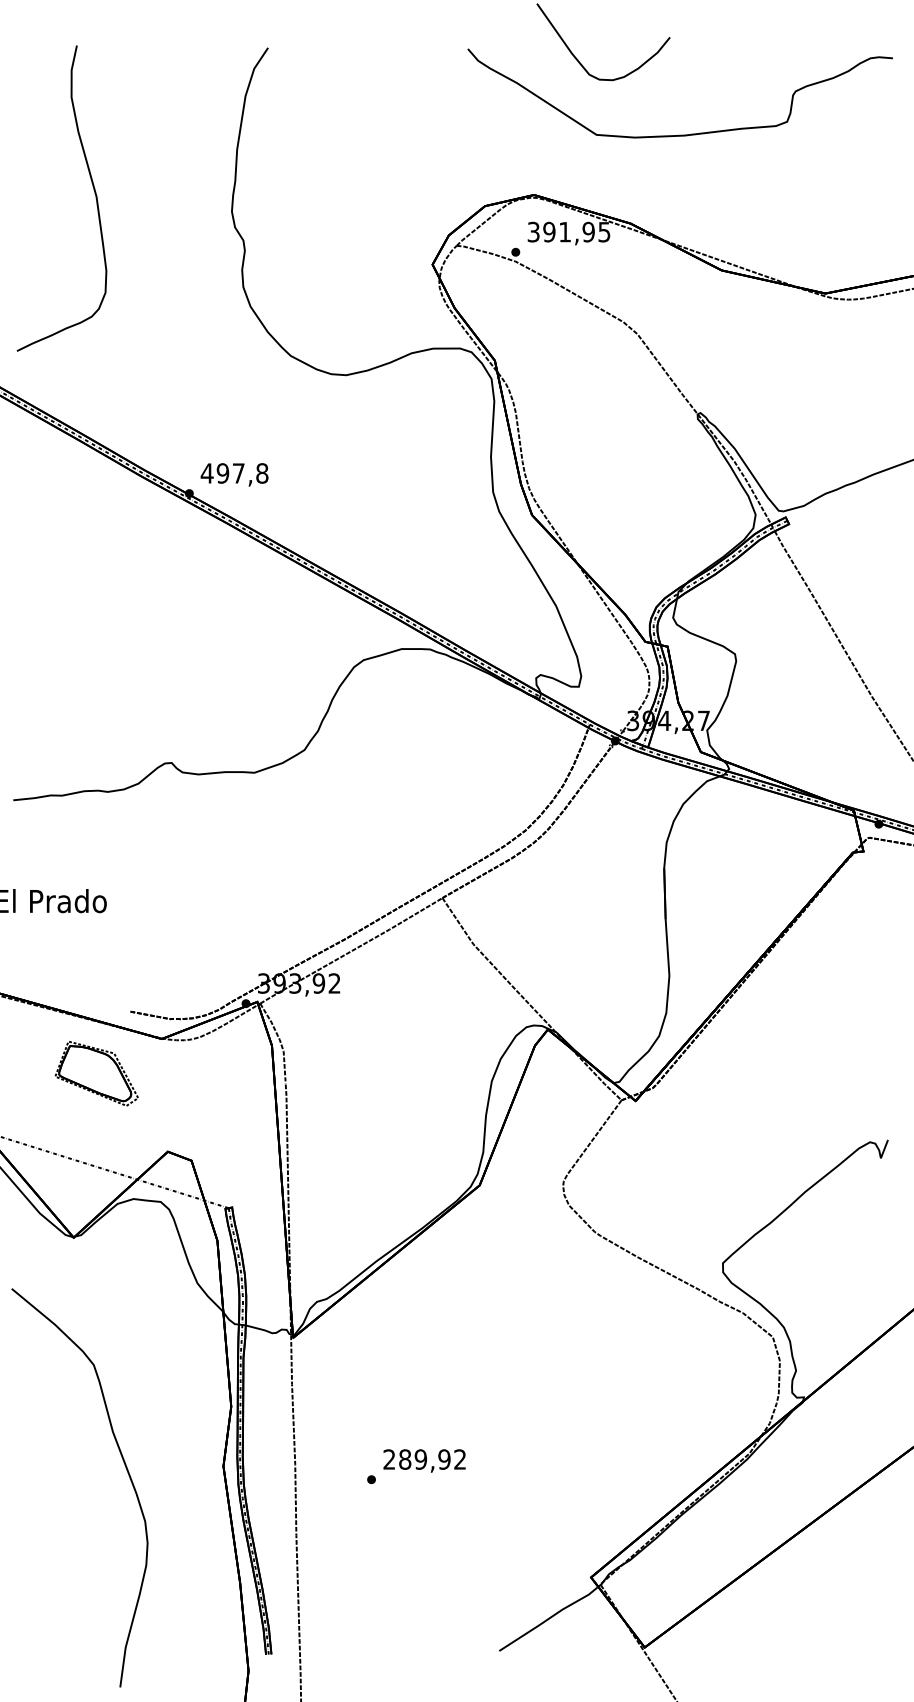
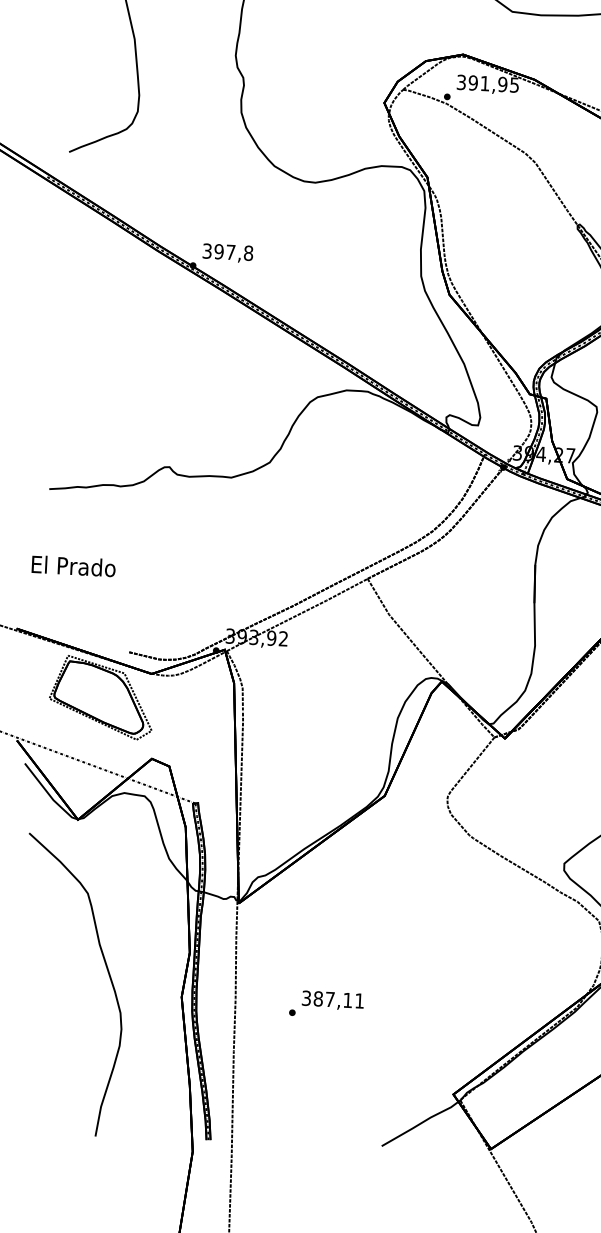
text: (206, 473) -> (206, 251), 497,8 -> 397,8
part: (96, 1073) -> (101, 697), size x1.67
text: (424, 1459) -> (332, 999), 289,92 -> 387,11
curve: (125, 1468) -> (107, 972), moved

